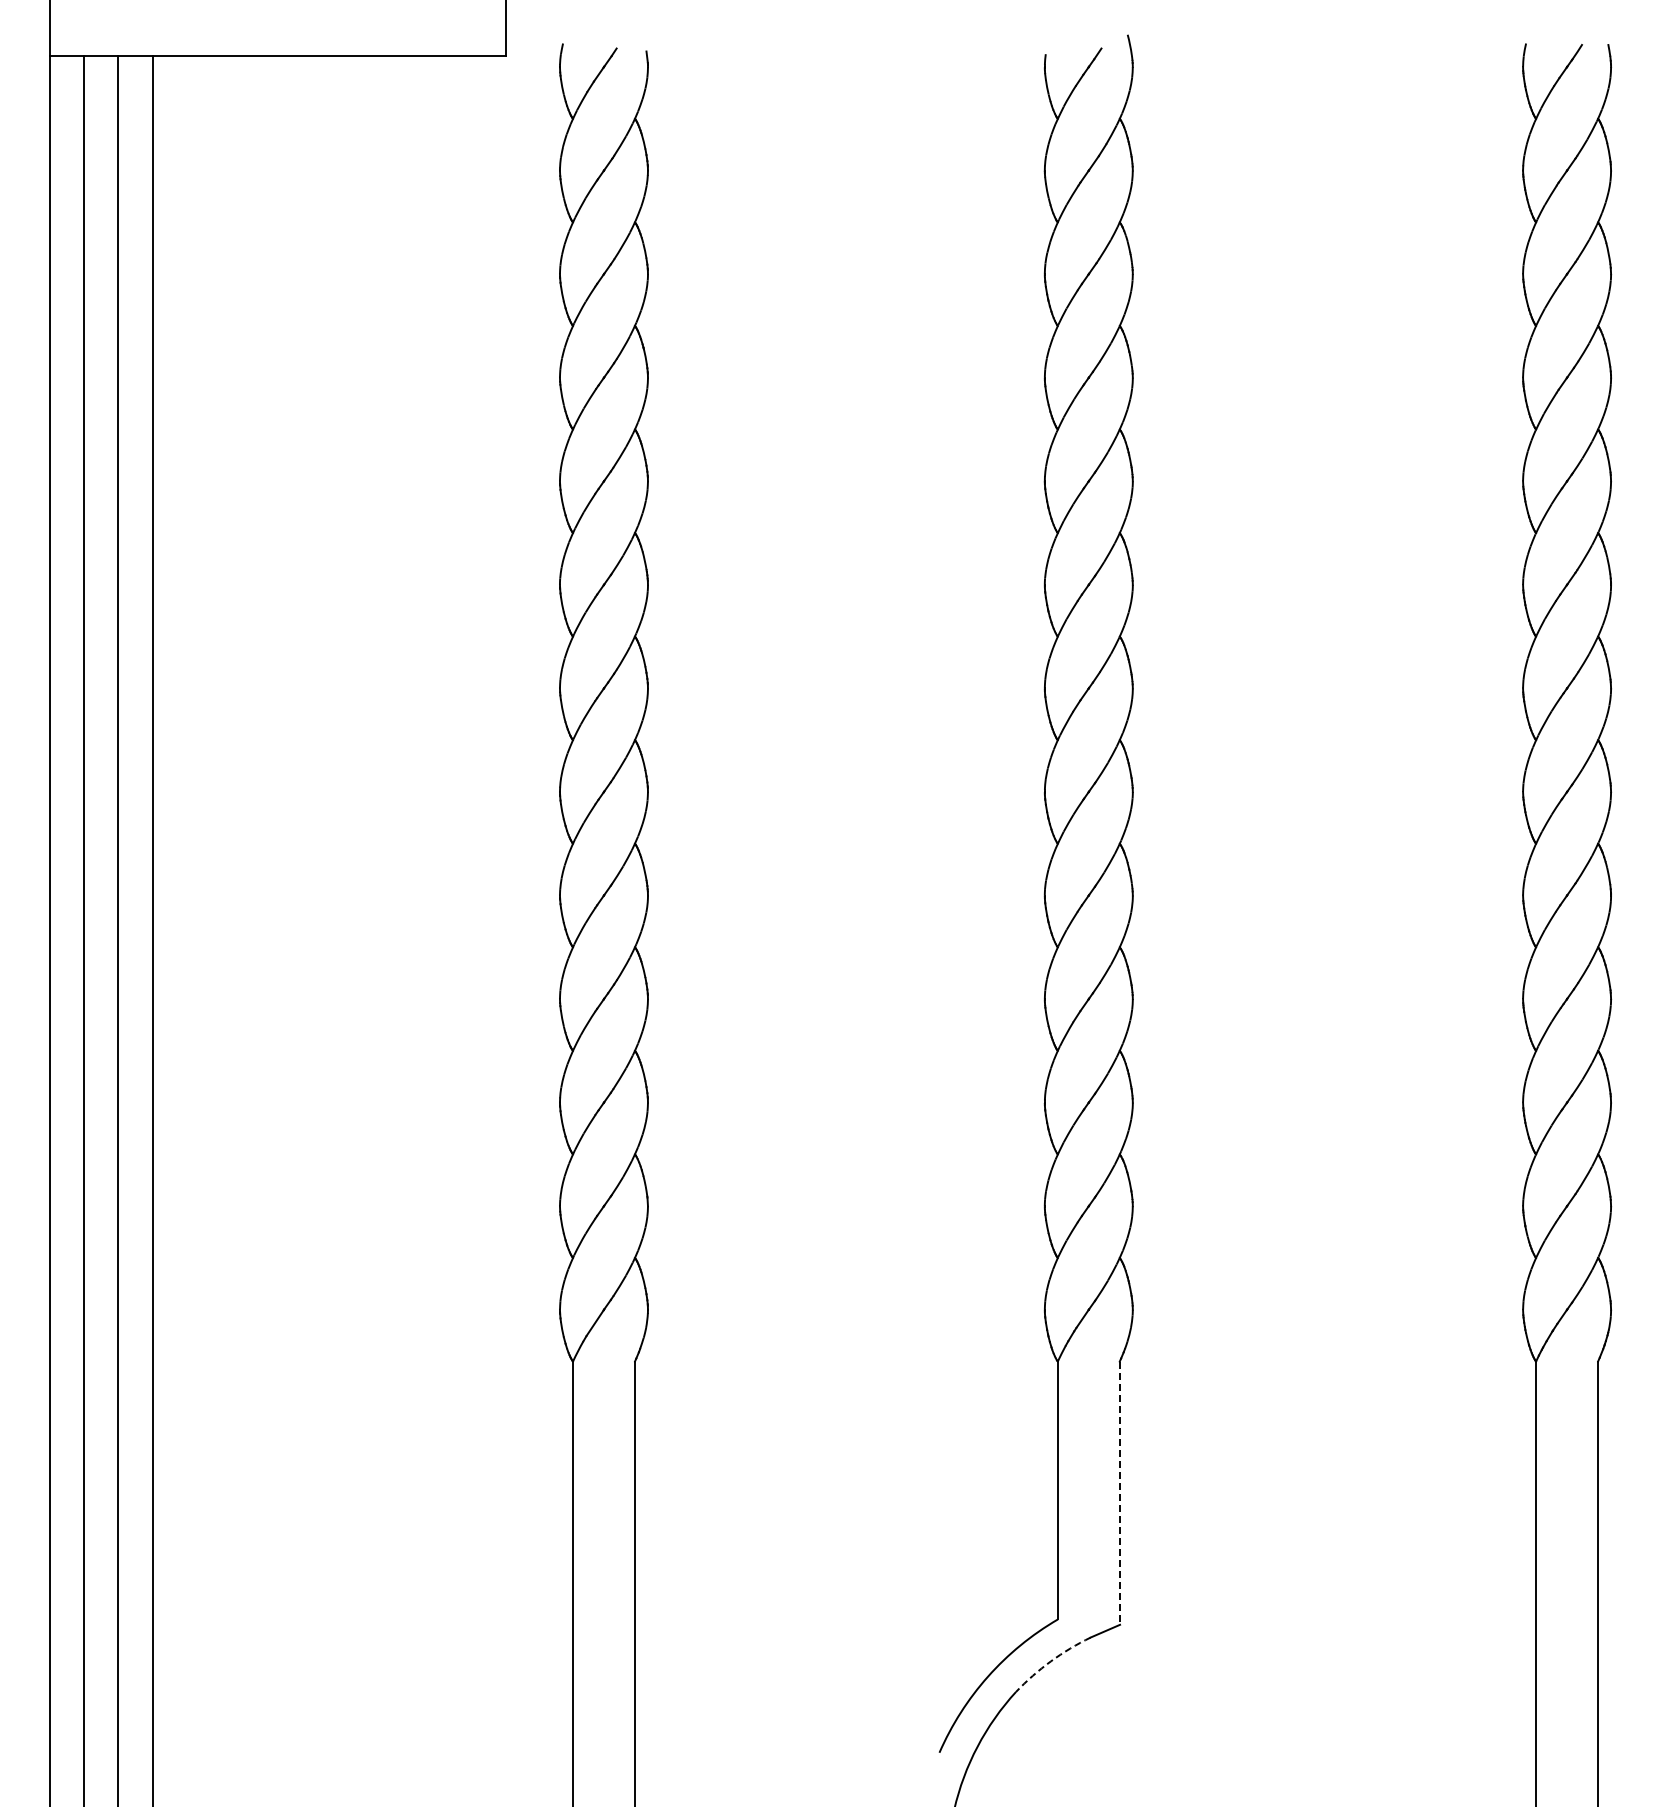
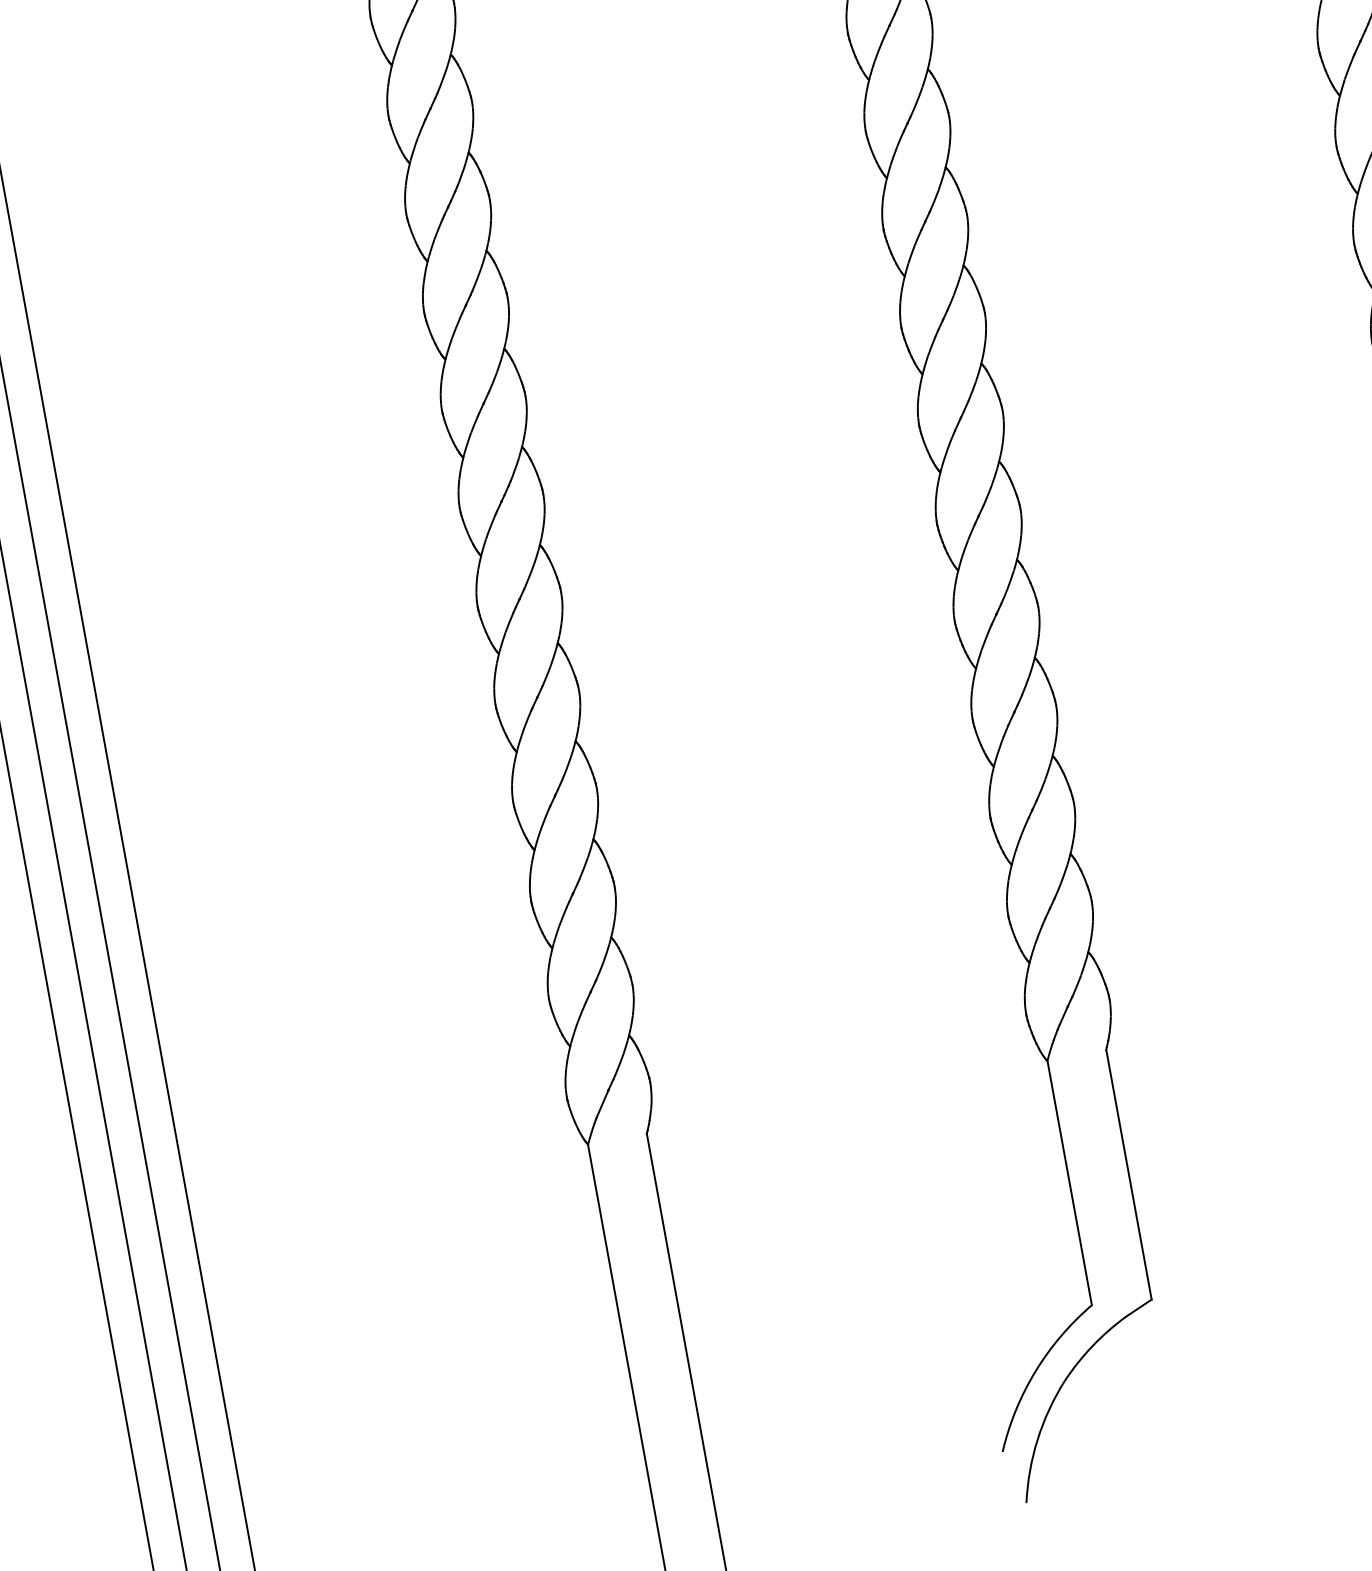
line: (1120, 1493) -> (1129, 1175), dashed -> solid
arc: (1050, 1661) -> (1092, 1346), dashed -> solid

